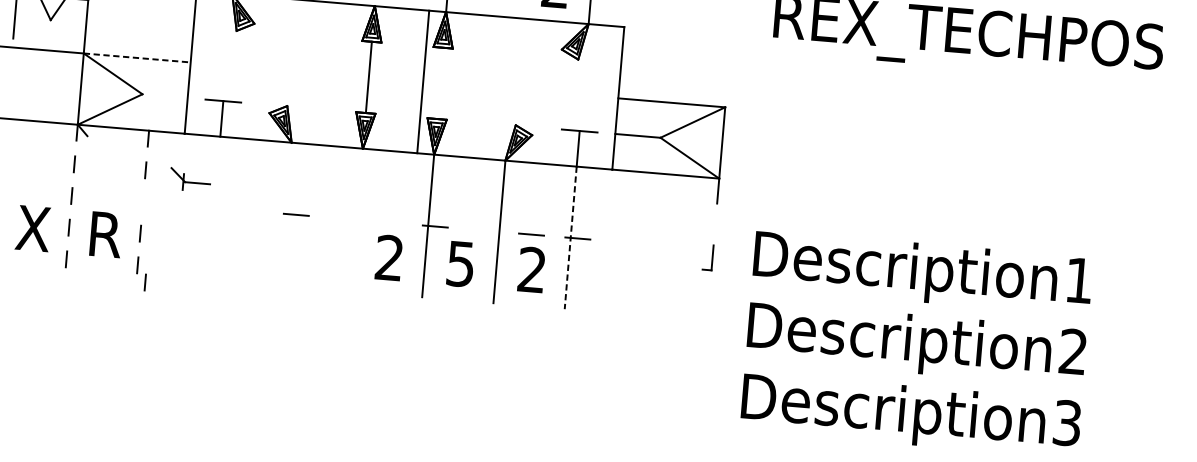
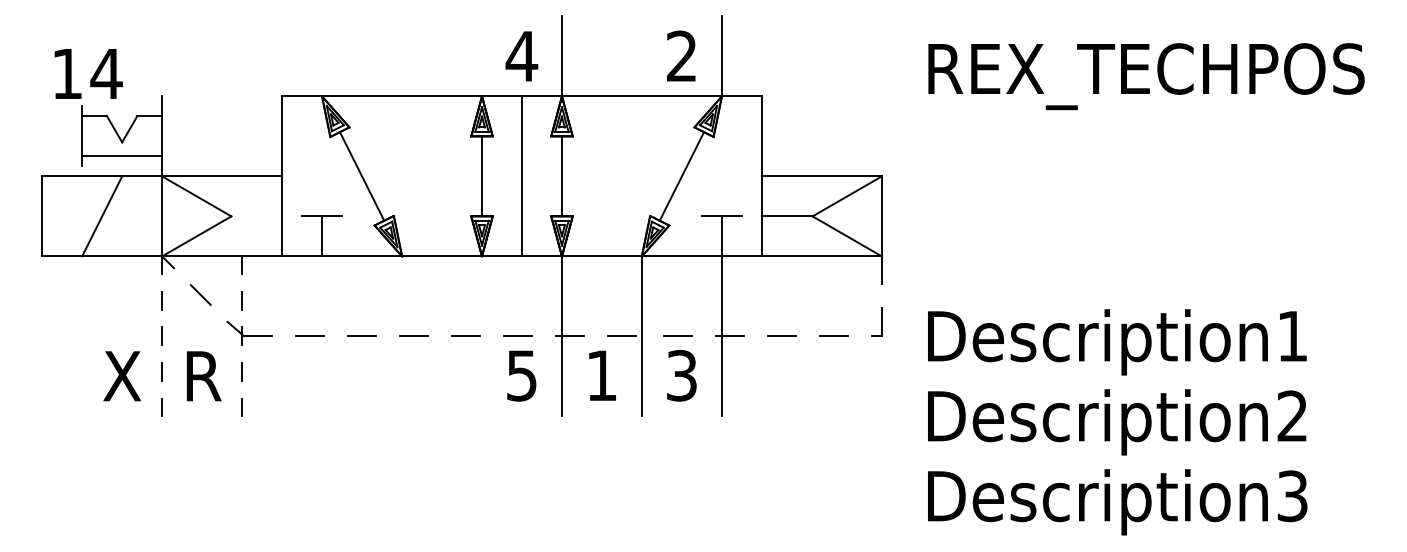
line: (49, 32) -> (122, 156), added
line: (137, 58) -> (222, 176), dashed -> solid
line: (261, 68) -> (361, 176), added
line: (423, 82) -> (522, 176), moved
line: (439, 83) -> (561, 176), added
line: (27, 84) -> (102, 216), added
line: (546, 92) -> (681, 176), added
line: (109, 161) -> (200, 294), added
part: (190, 179) -> (249, 332), moved
line: (203, 206) -> (309, 335), added
line: (250, 211) -> (362, 336), added
line: (343, 218) -> (466, 336), added
line: (388, 222) -> (517, 336), added
line: (481, 230) -> (621, 336), added
line: (570, 238) -> (721, 336), dashed -> solid
line: (623, 241) -> (781, 335), added
line: (670, 246) -> (833, 336), added
part: (707, 256) -> (876, 321), moved
text: (389, 257) -> (521, 375), 2 -> 5
text: (460, 263) -> (601, 375), 5 -> 1
text: (531, 269) -> (681, 375), 2 -> 3
line: (144, 282) -> (251, 425), removed

